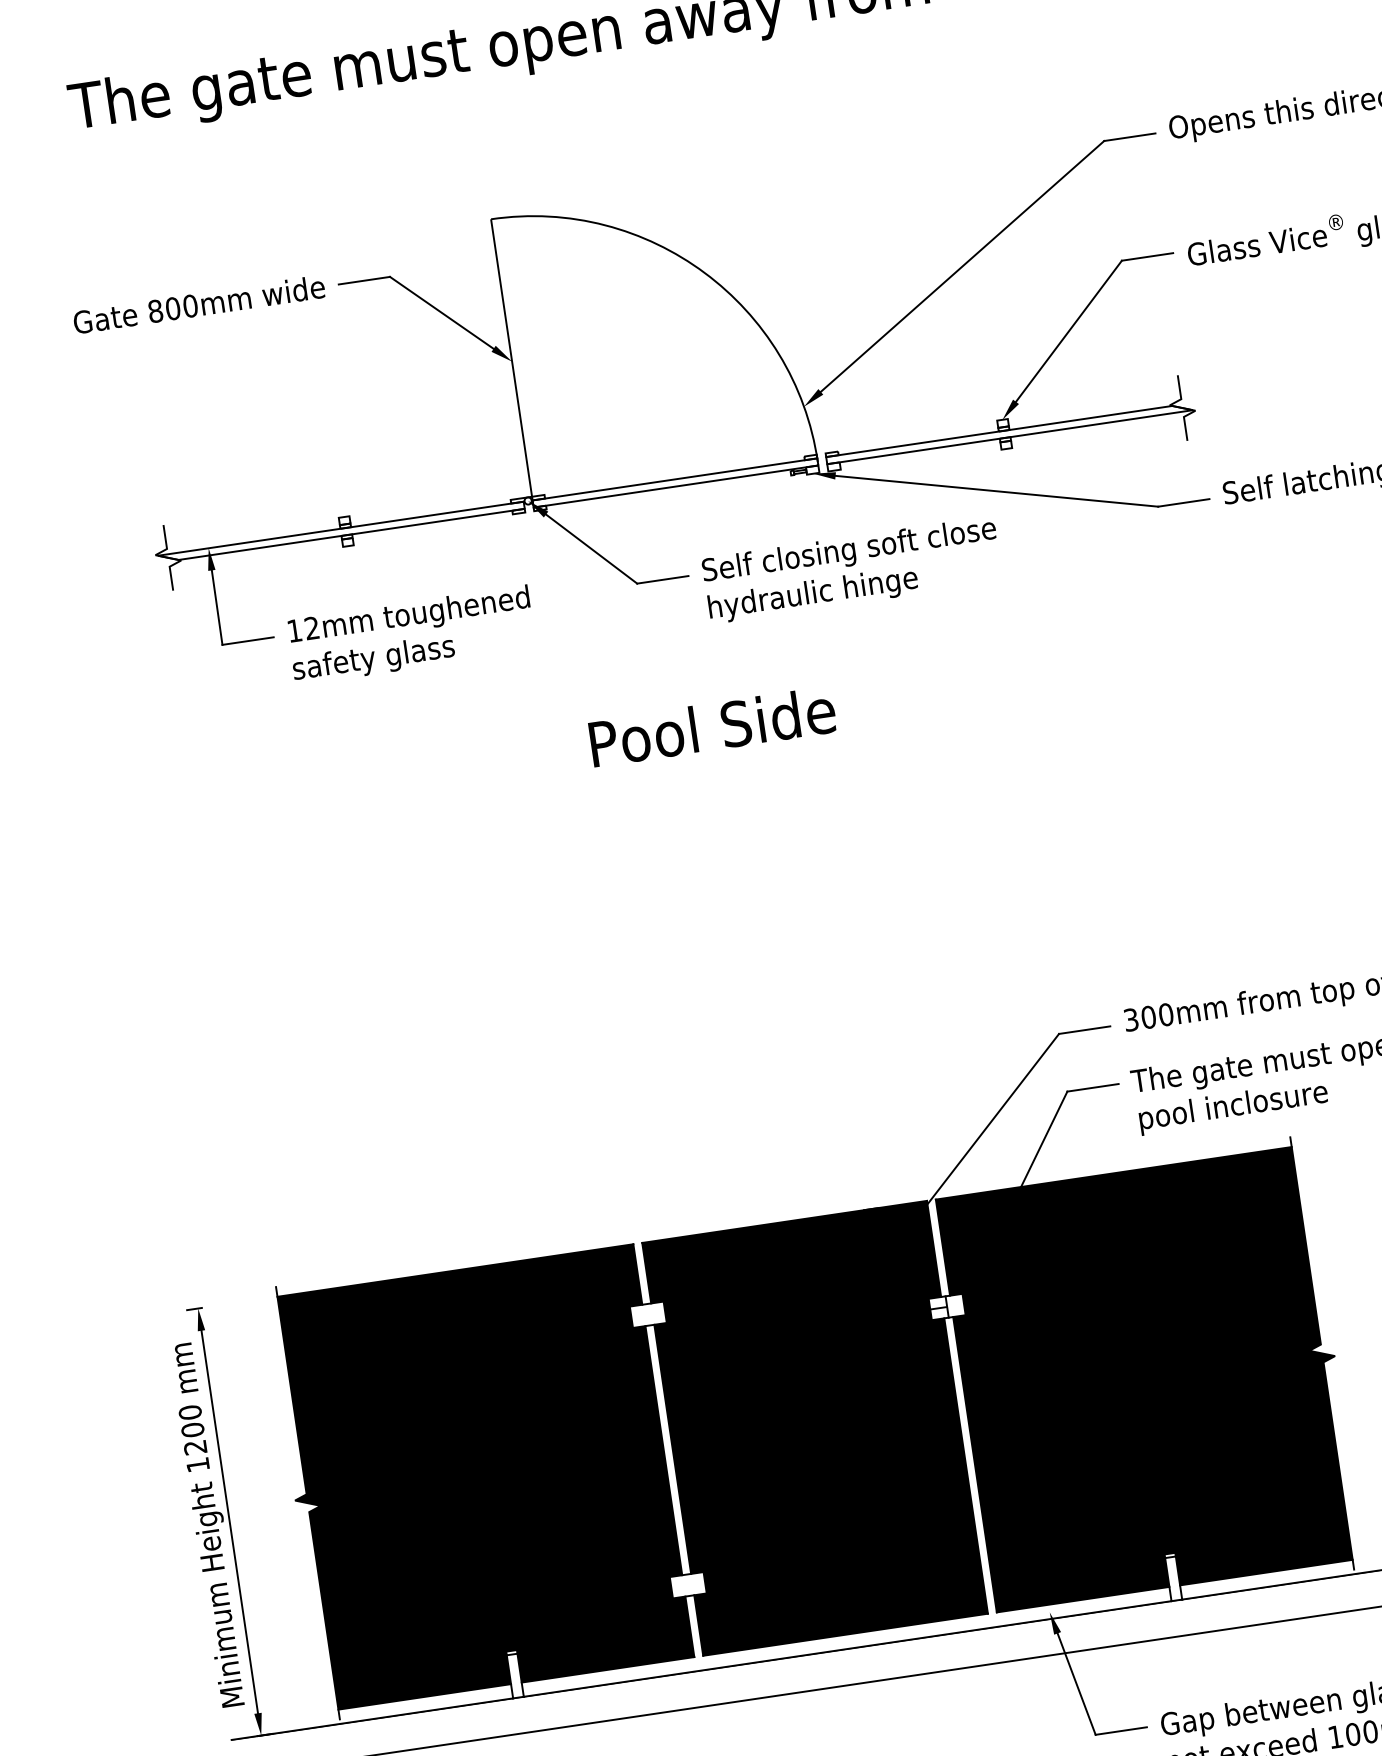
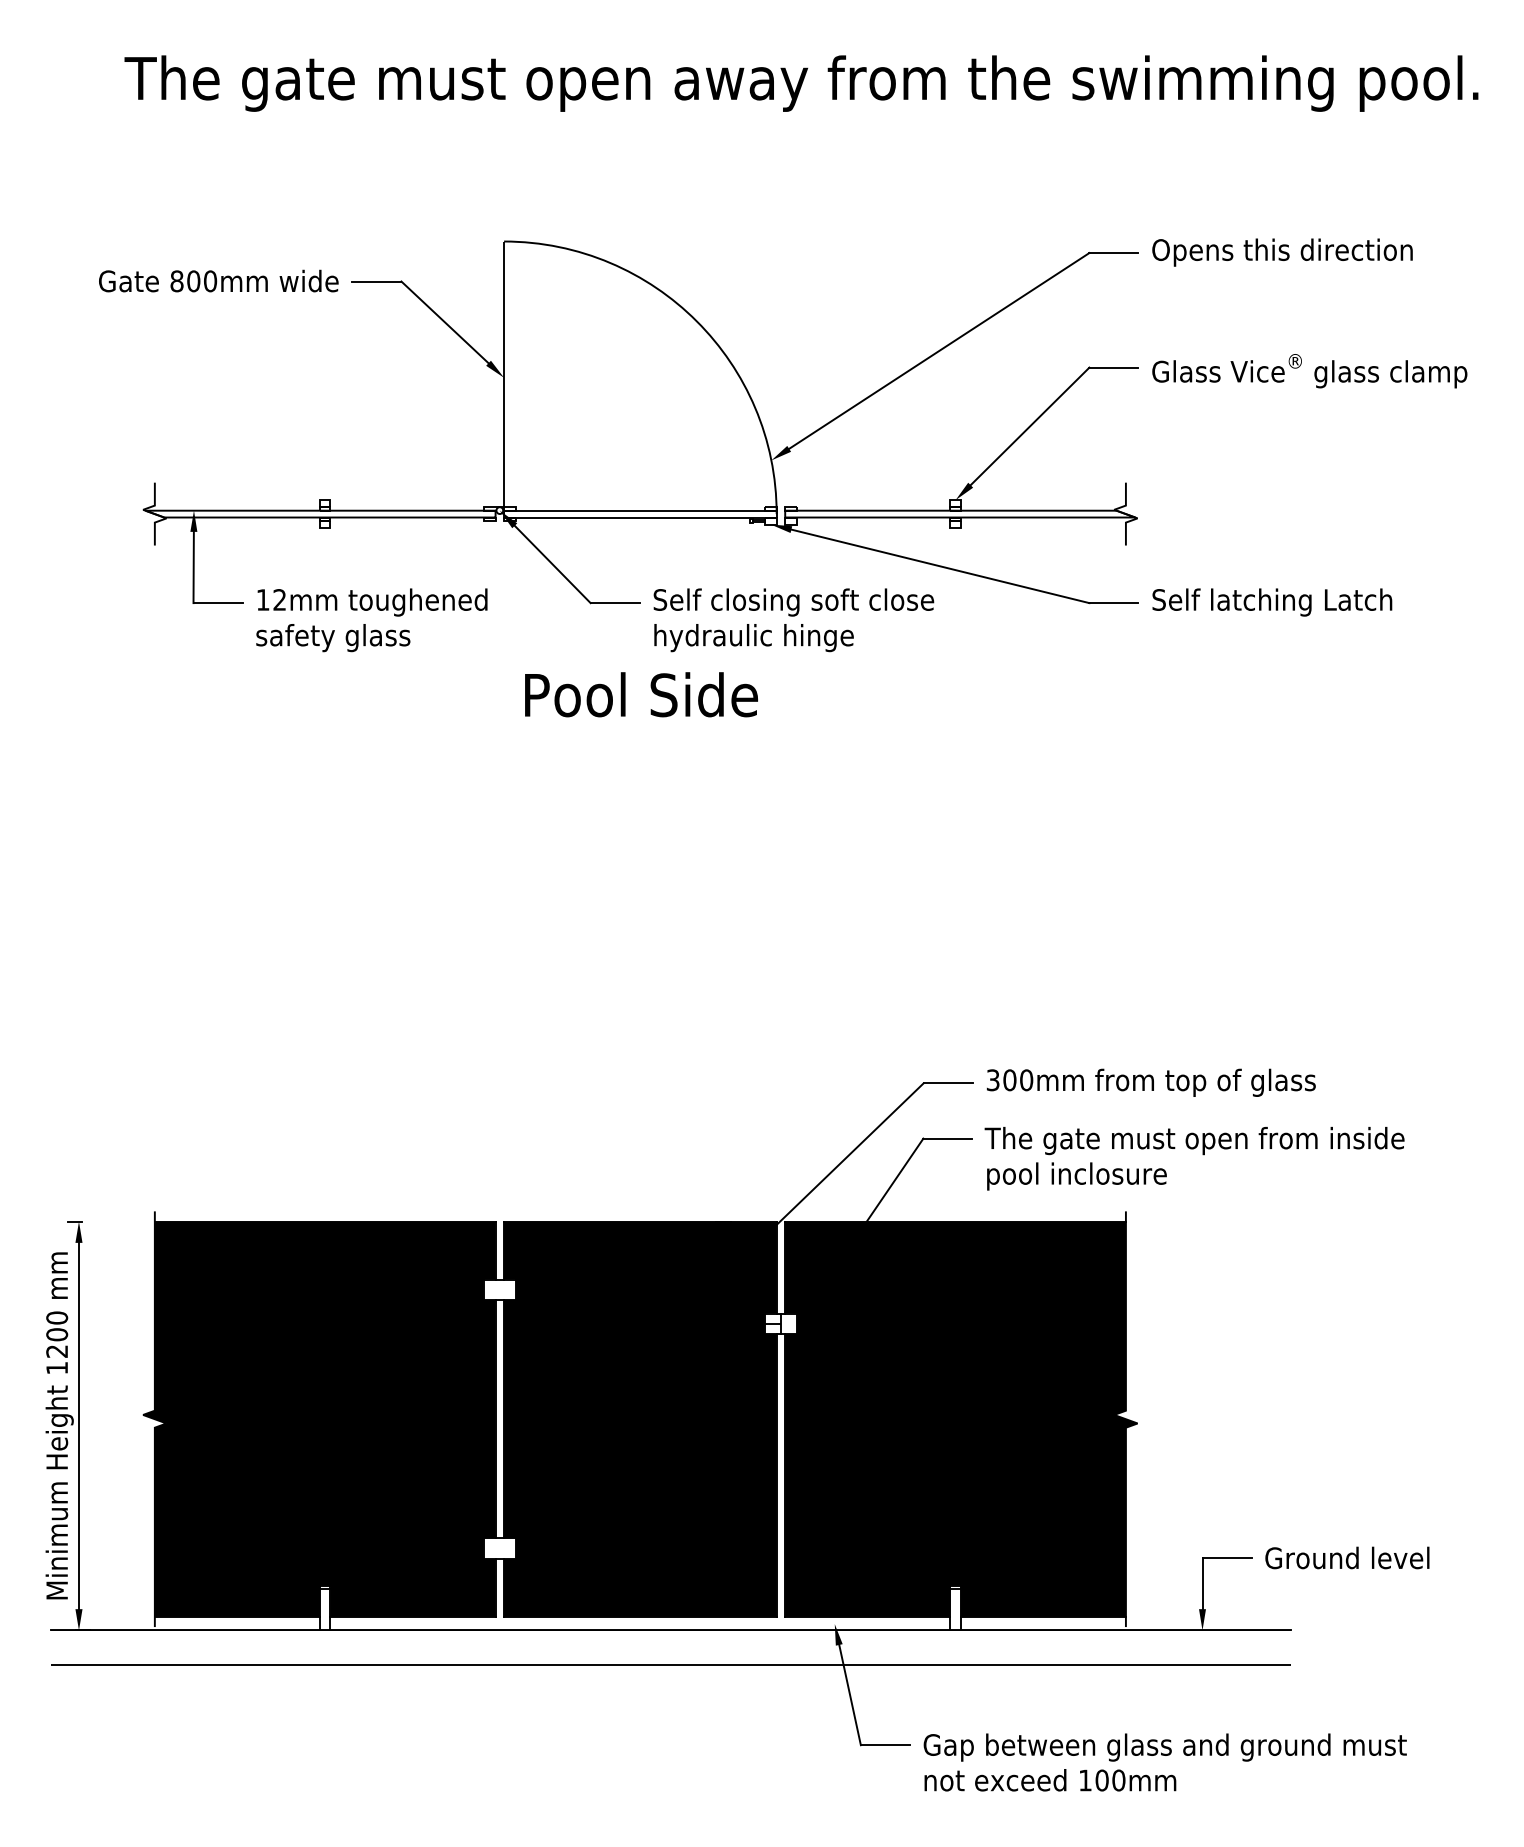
text: (712, 726) -> (641, 694), moved

